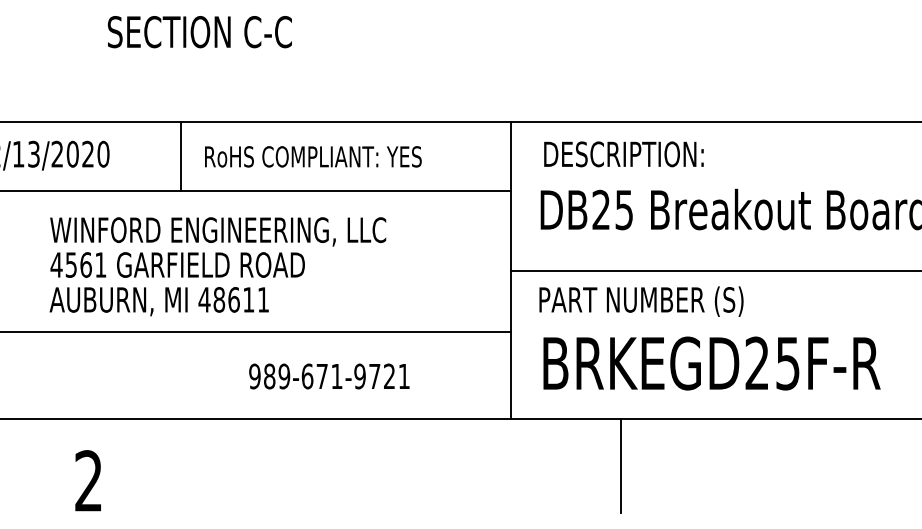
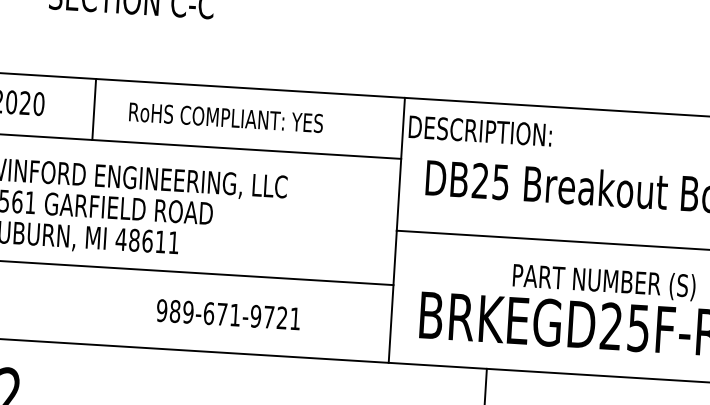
text: (623, 154) -> (480, 131), moved
line: (181, 156) -> (94, 109), moved
text: (641, 301) -> (604, 282), moved

